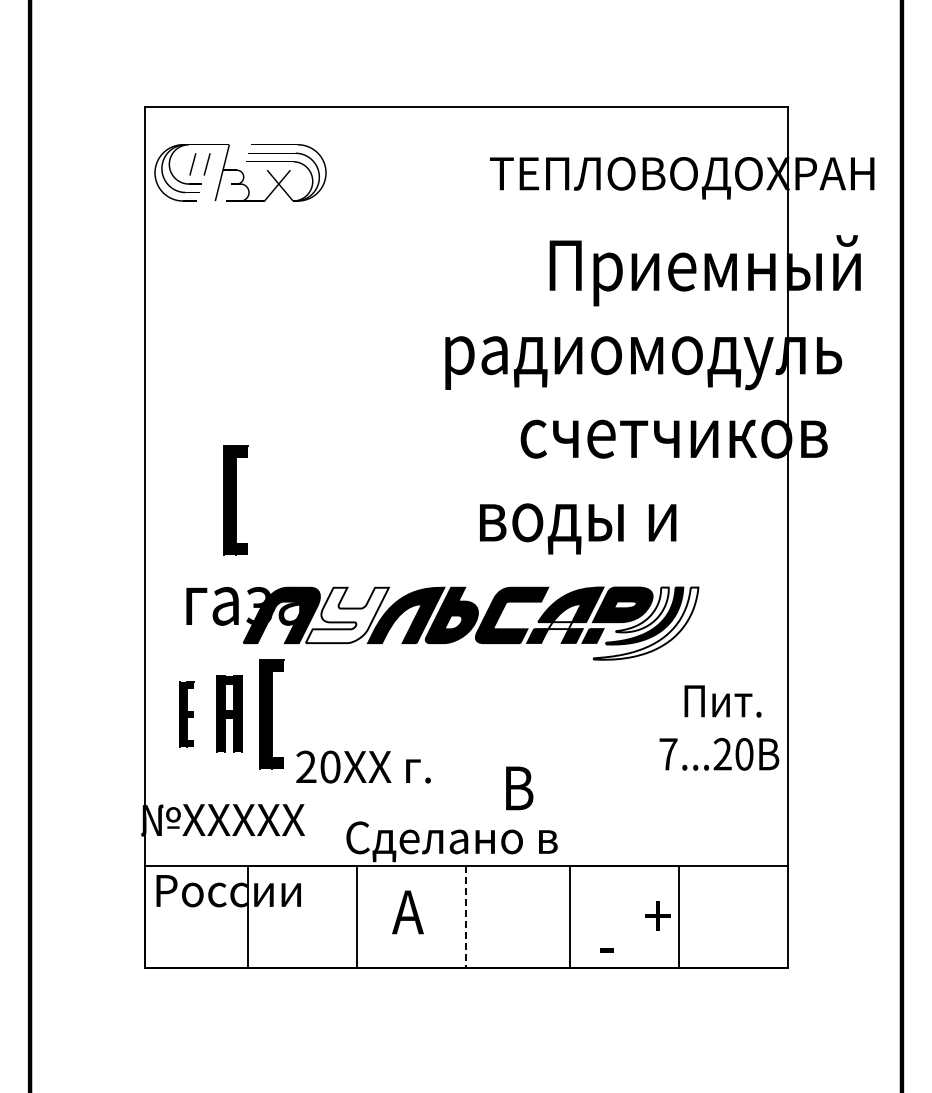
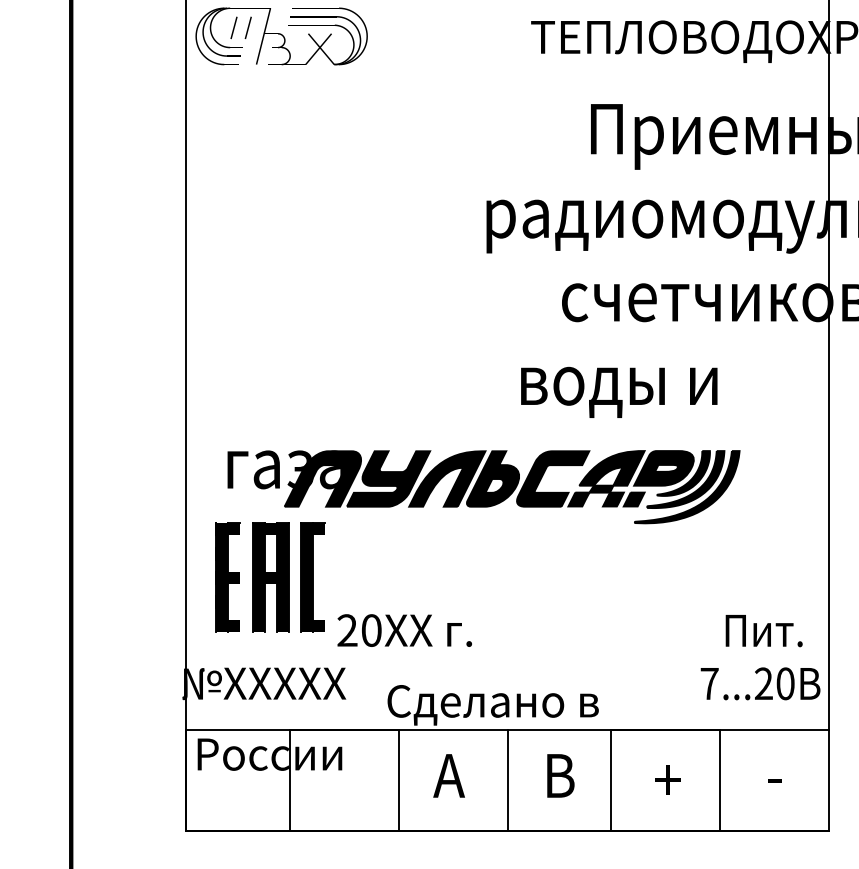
part: (235, 500) -> (276, 364), removed
fill: (642, 609) -> (683, 473), added
fill: (346, 615) -> (387, 479), added
fill: (645, 623) -> (686, 487), added
fill: (560, 625) -> (601, 489), added
part: (186, 714) -> (227, 578), size x1.67
part: (229, 714) -> (270, 578), size x1.43
text: (719, 727) -> (760, 657), moved
text: (519, 788) -> (560, 776), moved
text: (657, 915) -> (667, 779), moved
line: (466, 917) -> (507, 781), dashed -> solid
text: (606, 950) -> (774, 781), moved

